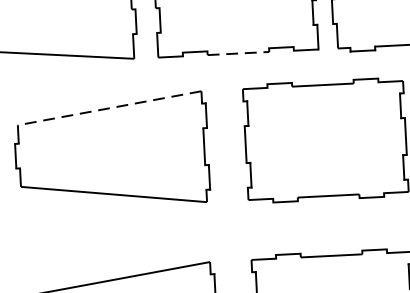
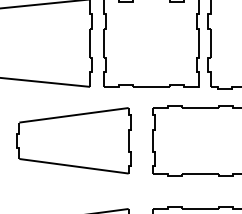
line: (239, 52) -> (152, 86), dashed -> solid
line: (108, 108) -> (73, 115), dashed -> solid

